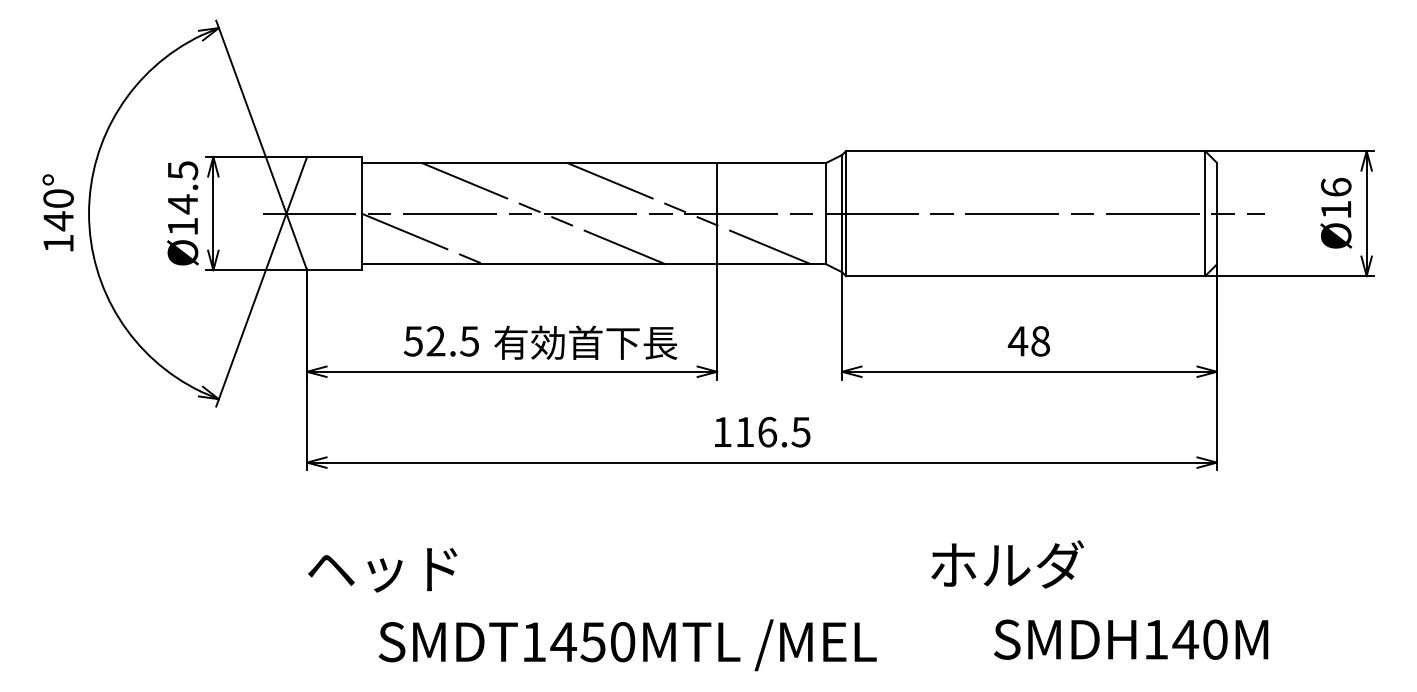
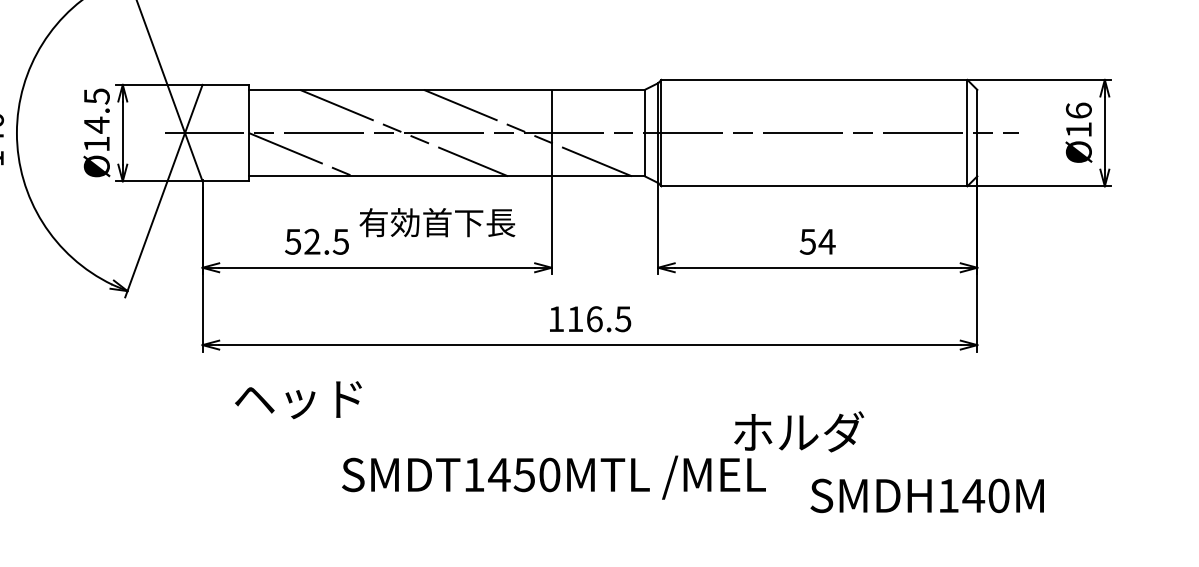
text: (1028, 341) -> (816, 241), 48 -> 54
text: (585, 342) -> (437, 222), moved
text: (382, 570) -> (298, 400), moved
text: (1131, 639) -> (927, 495), moved
text: (627, 645) -> (553, 477), moved

